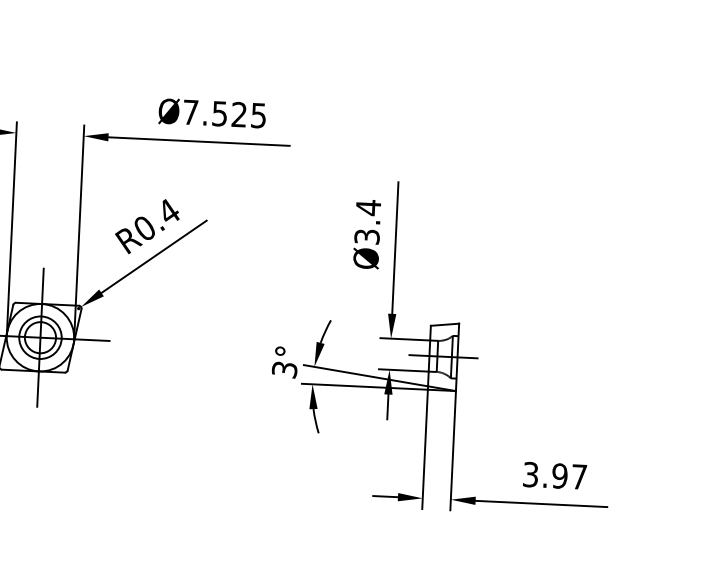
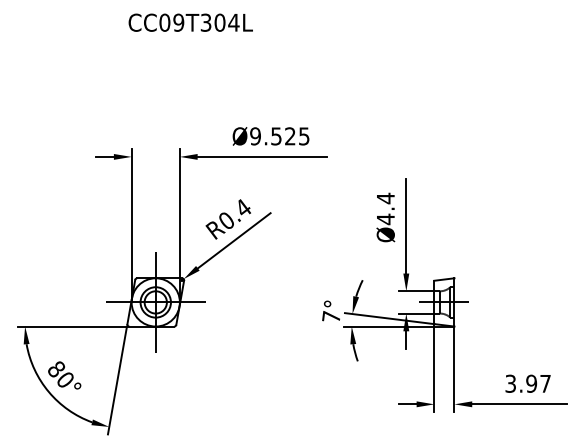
text: (190, 112) -> (255, 136), Ø7.525 -> Ø9.525
text: (366, 237) -> (385, 219), Ø3.4 -> Ø4.4
text: (284, 370) -> (331, 317), 3° -> 7°

